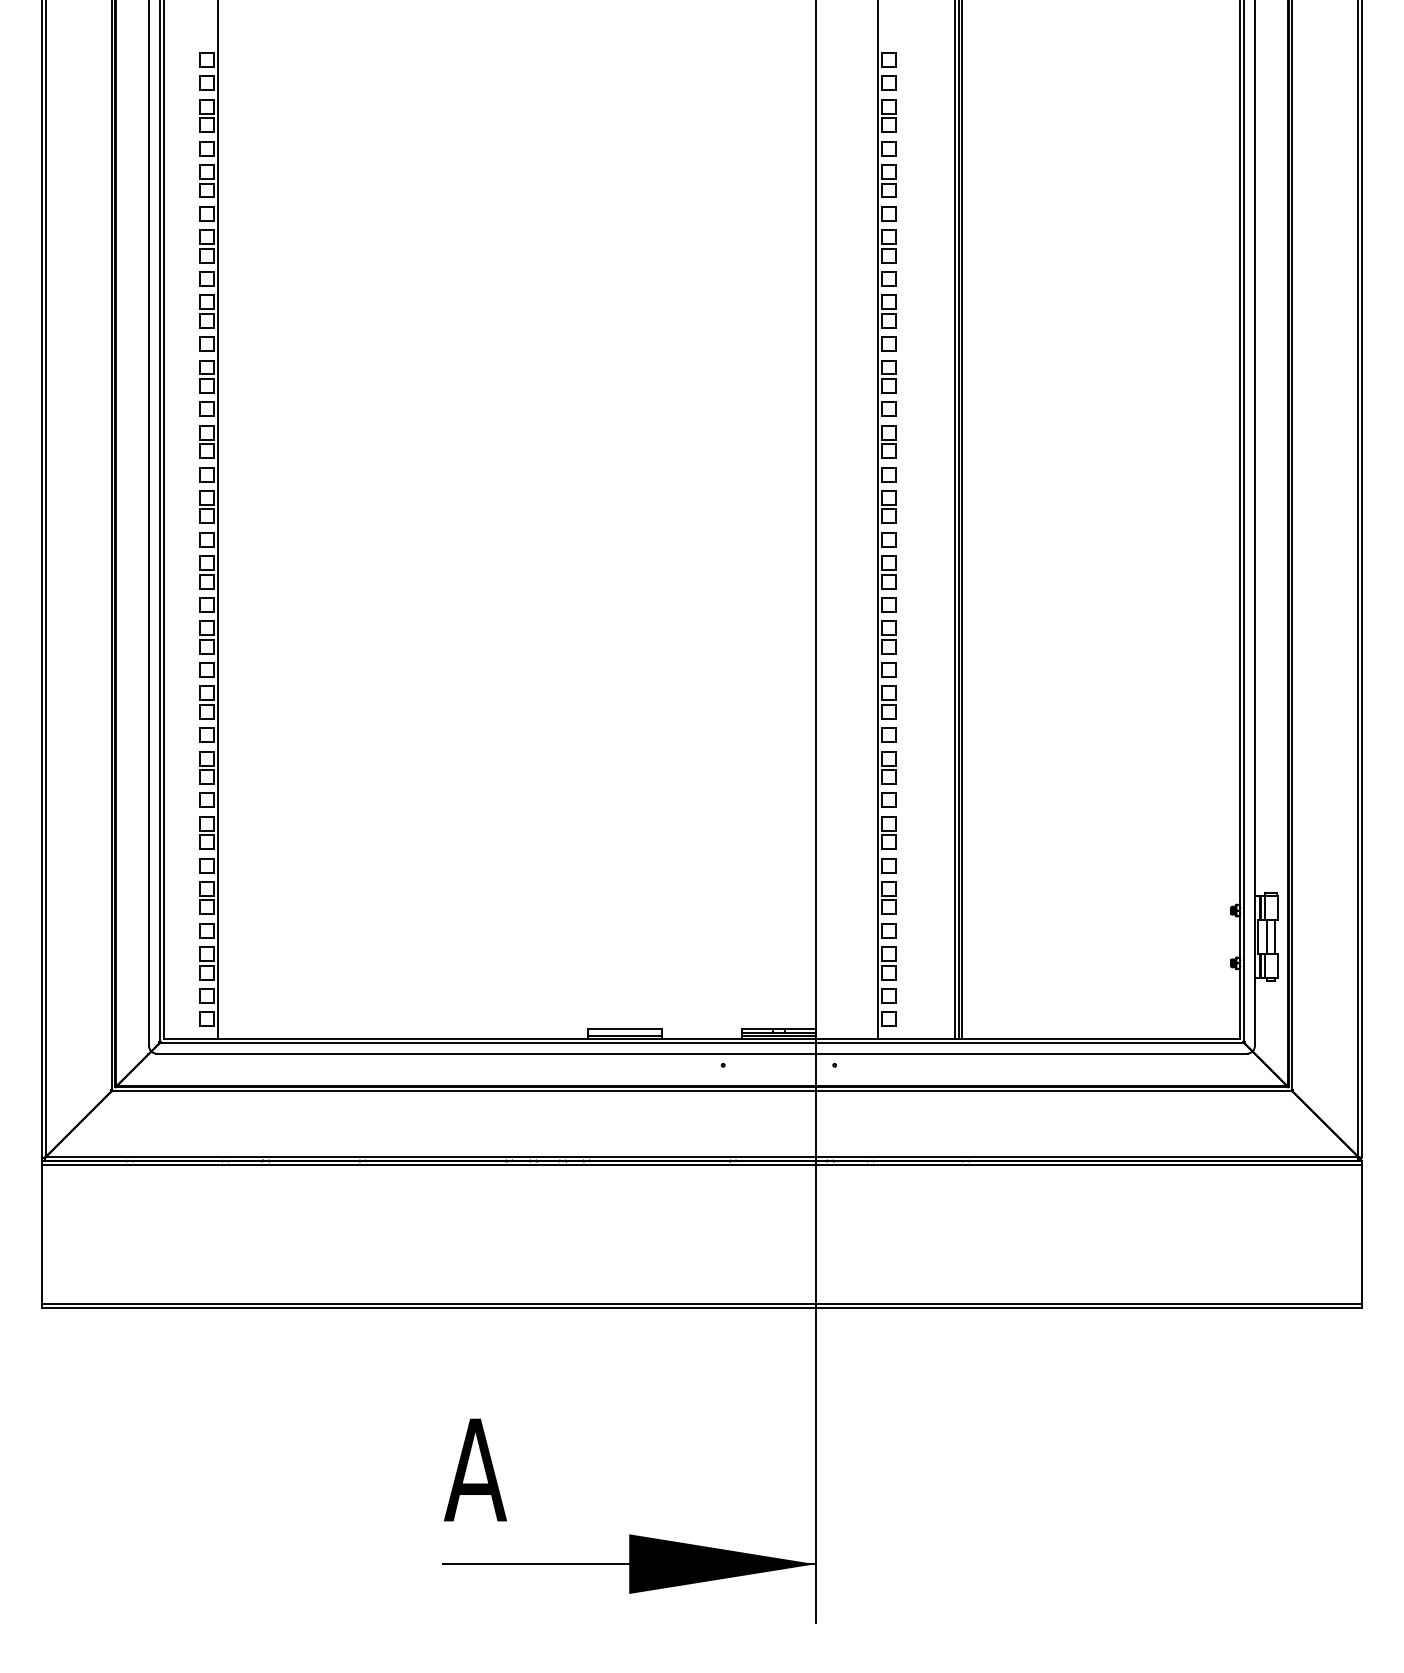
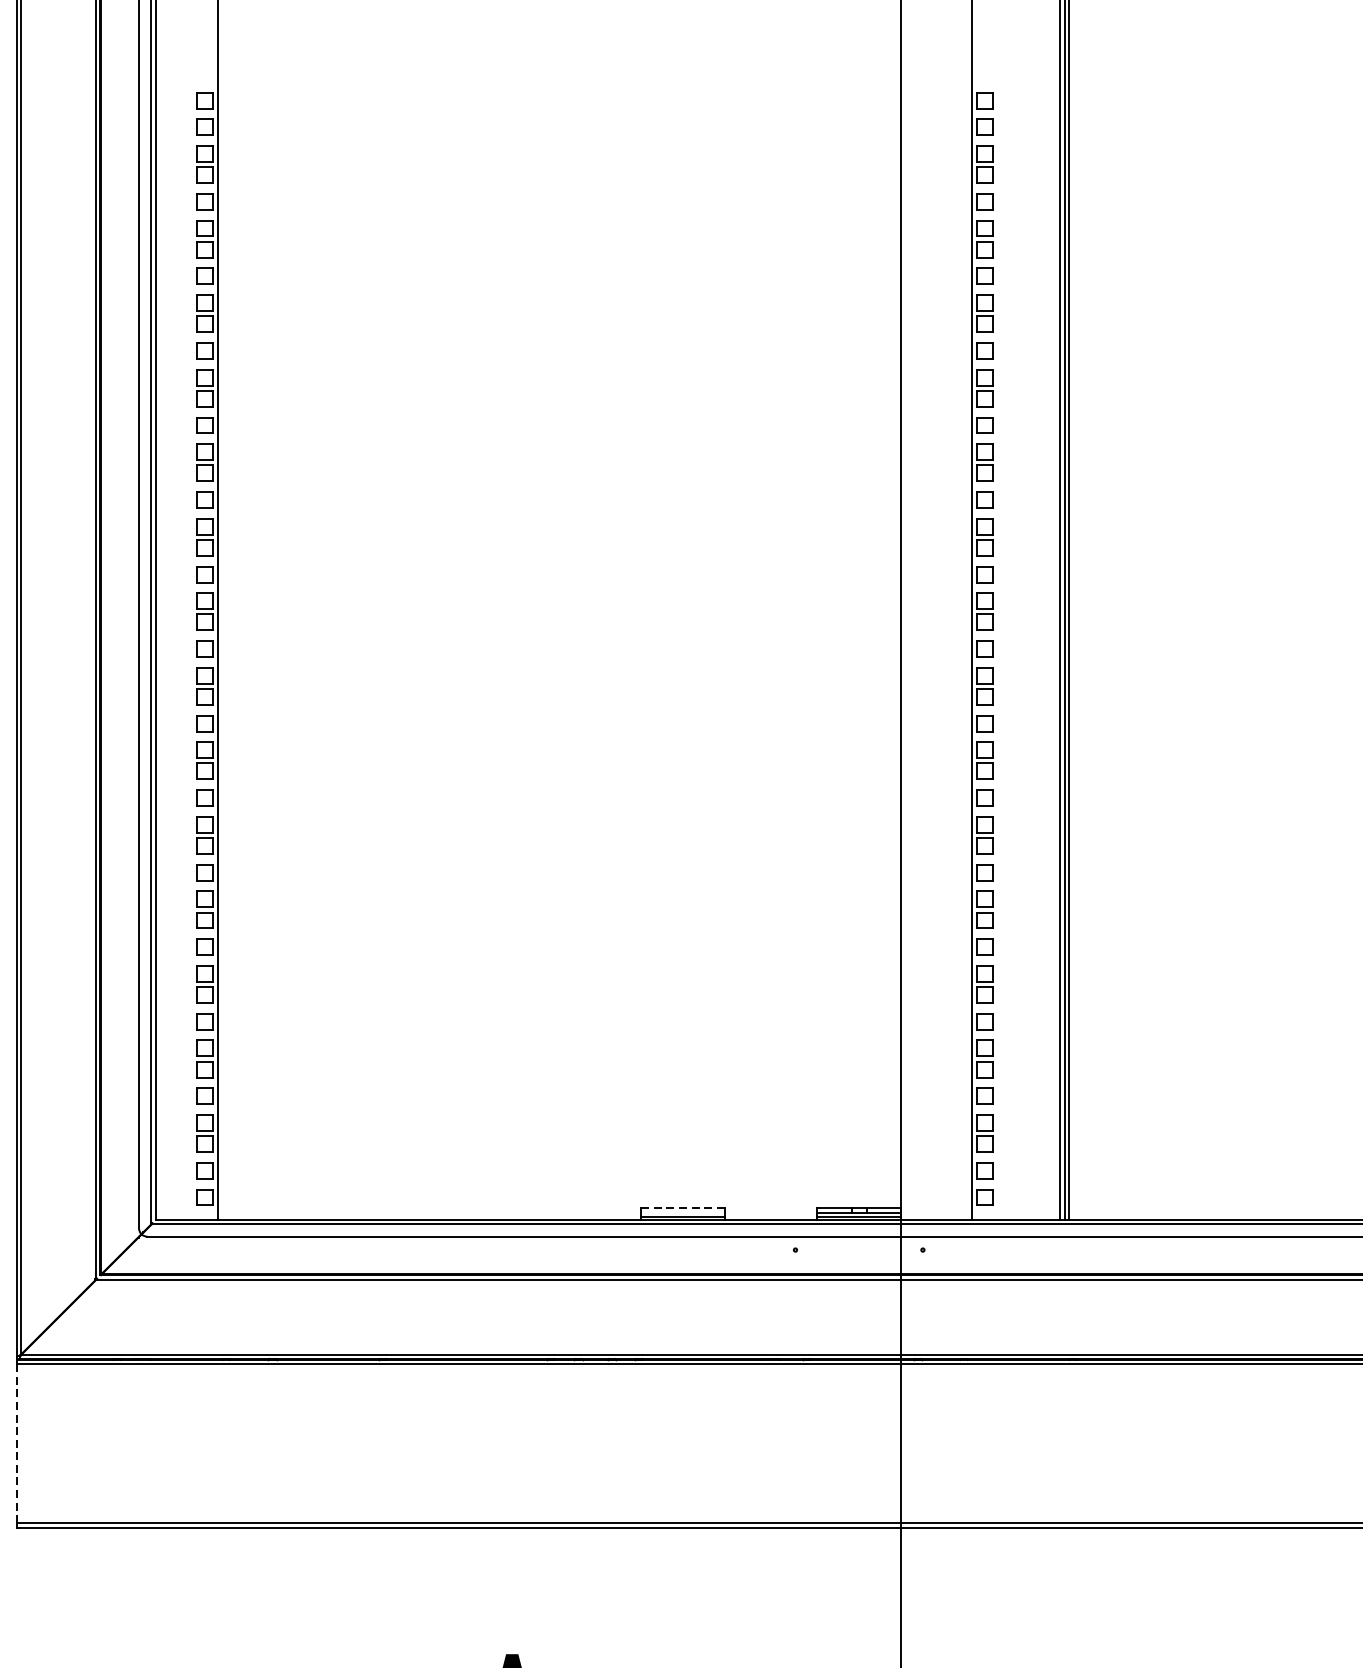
line: (624, 1028) -> (682, 1207), solid -> dashed
line: (42, 1234) -> (17, 1443), solid -> dashed

